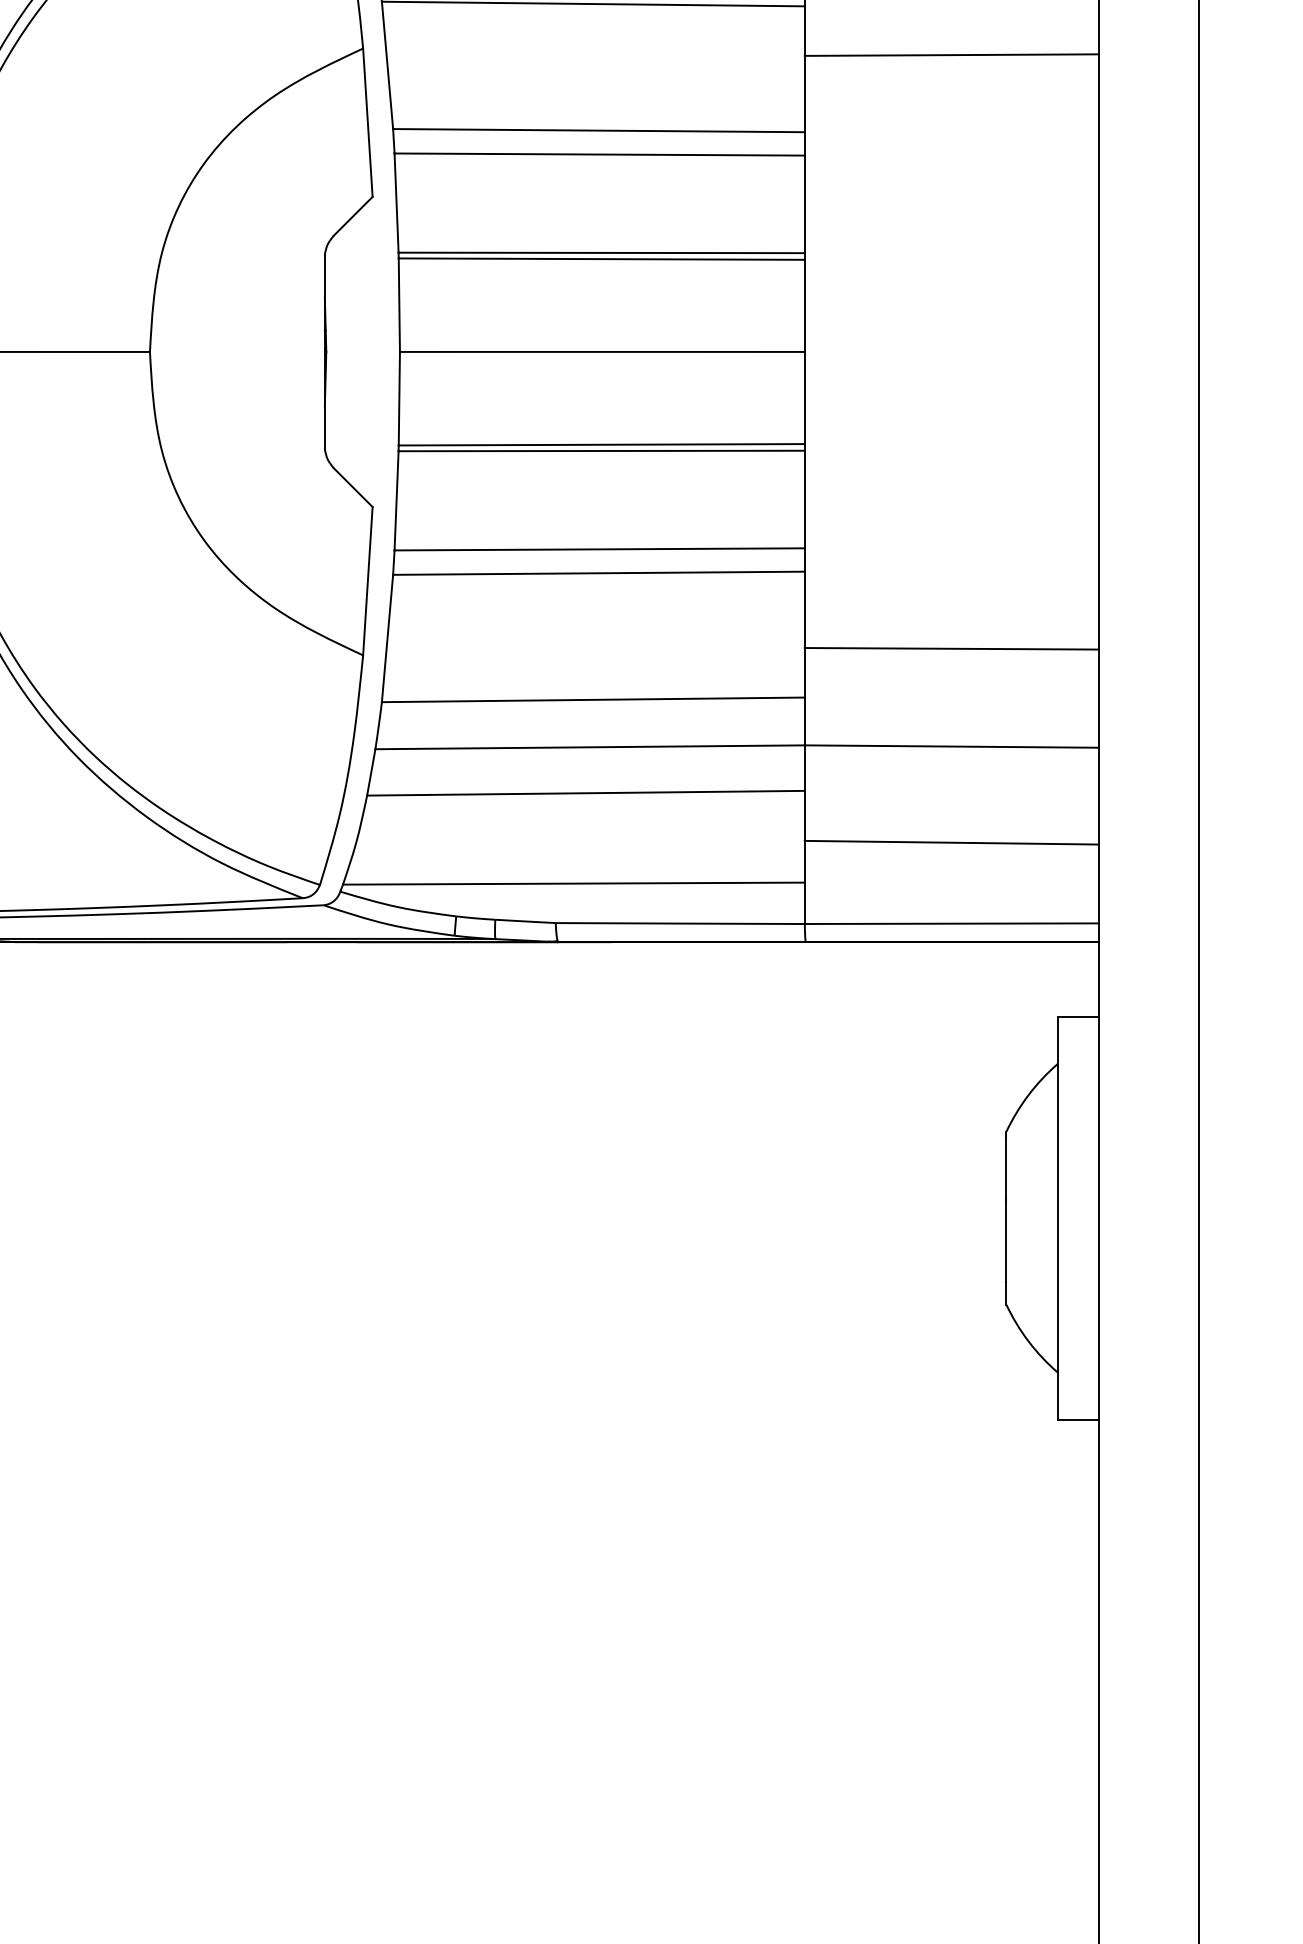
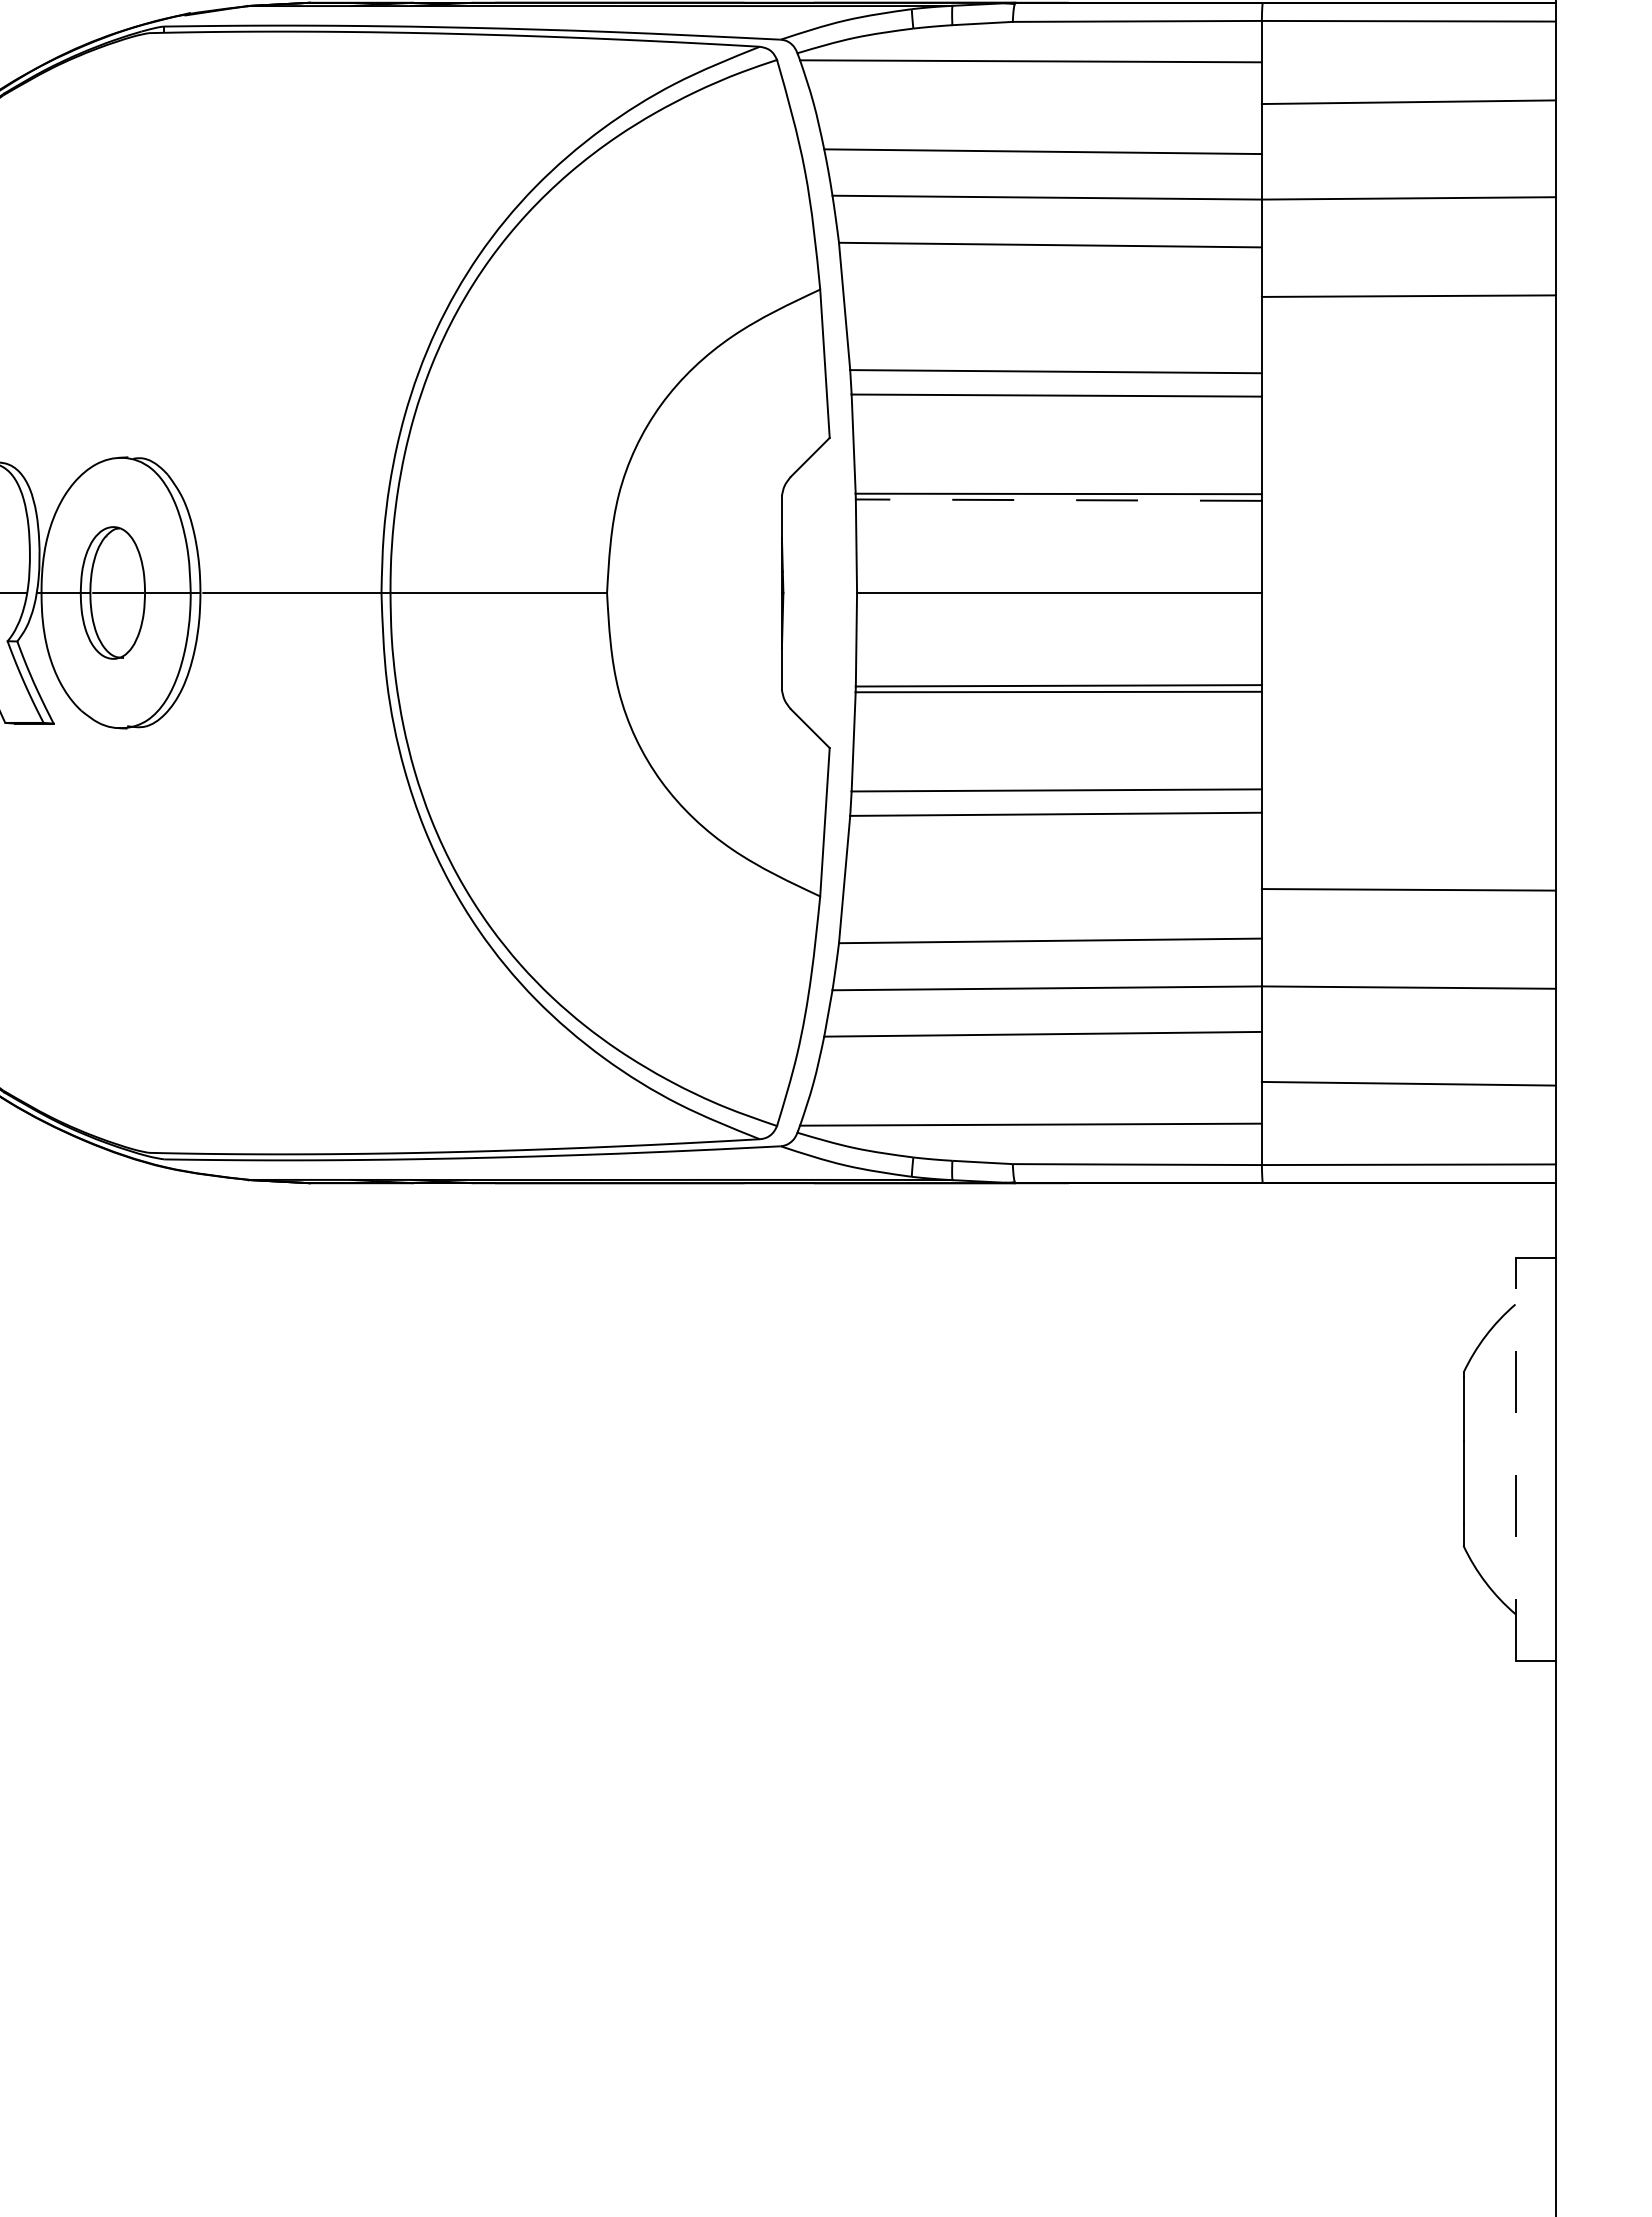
line: (601, 259) -> (1058, 500), solid -> dashed
line: (1058, 1217) -> (1515, 1458), solid -> dashed

